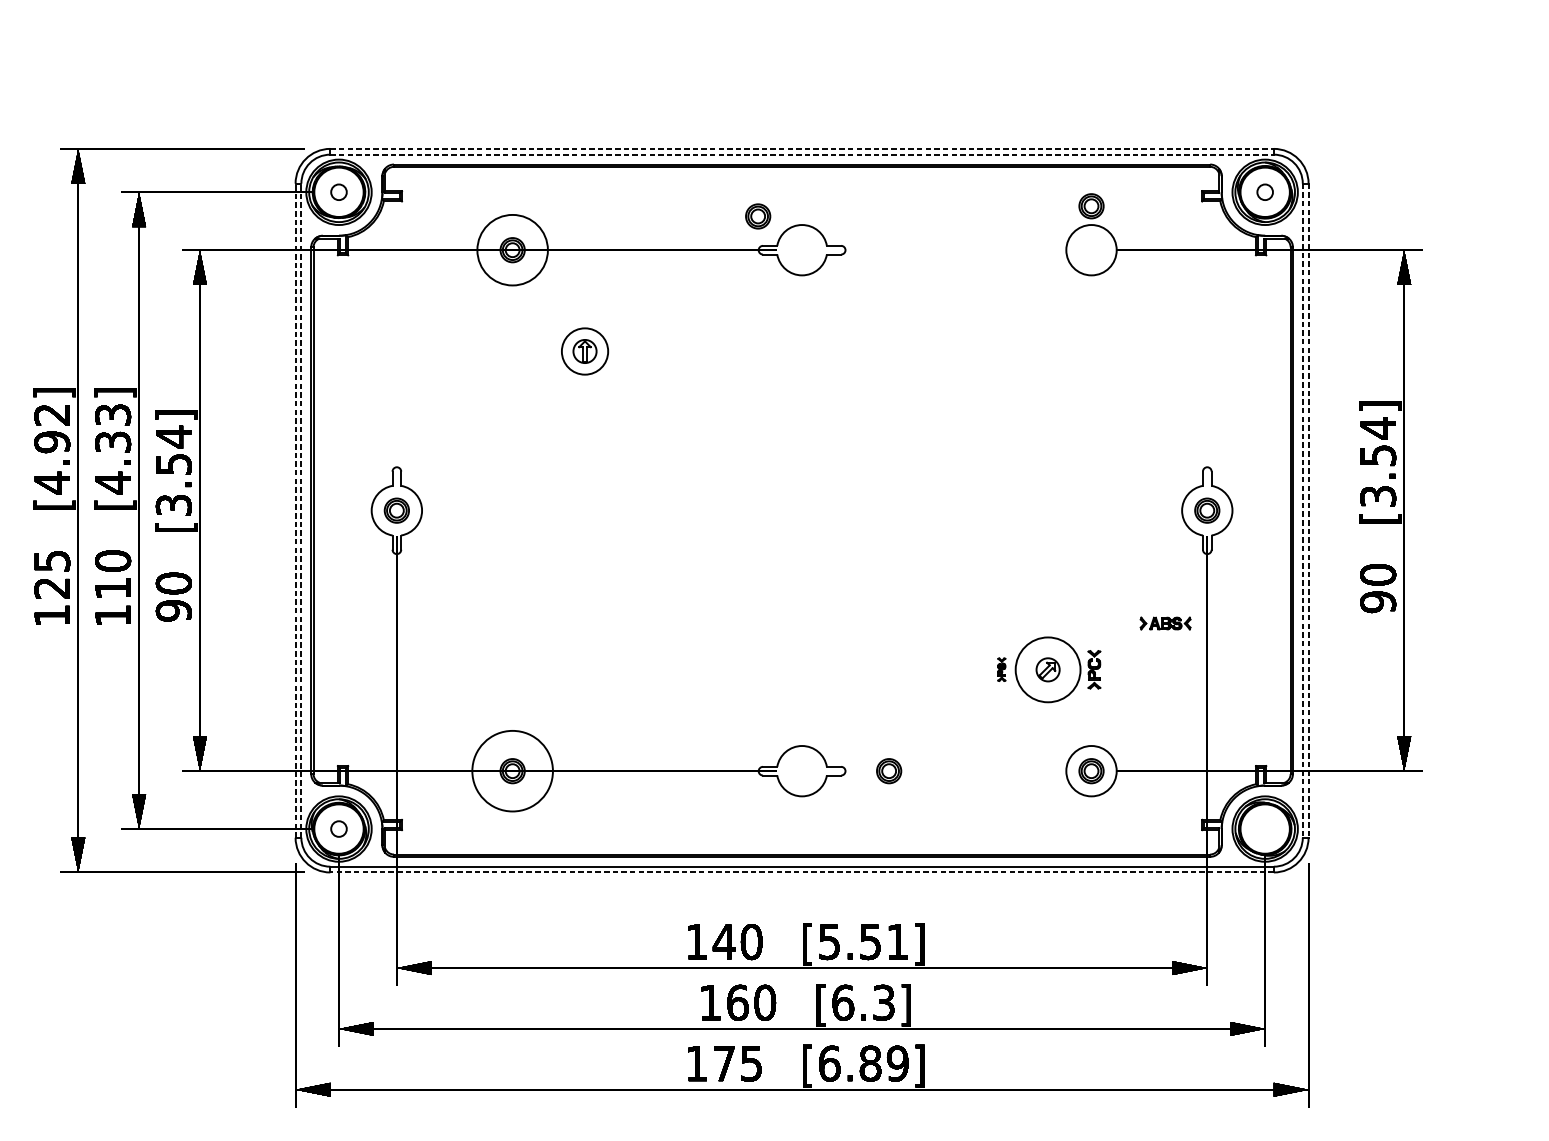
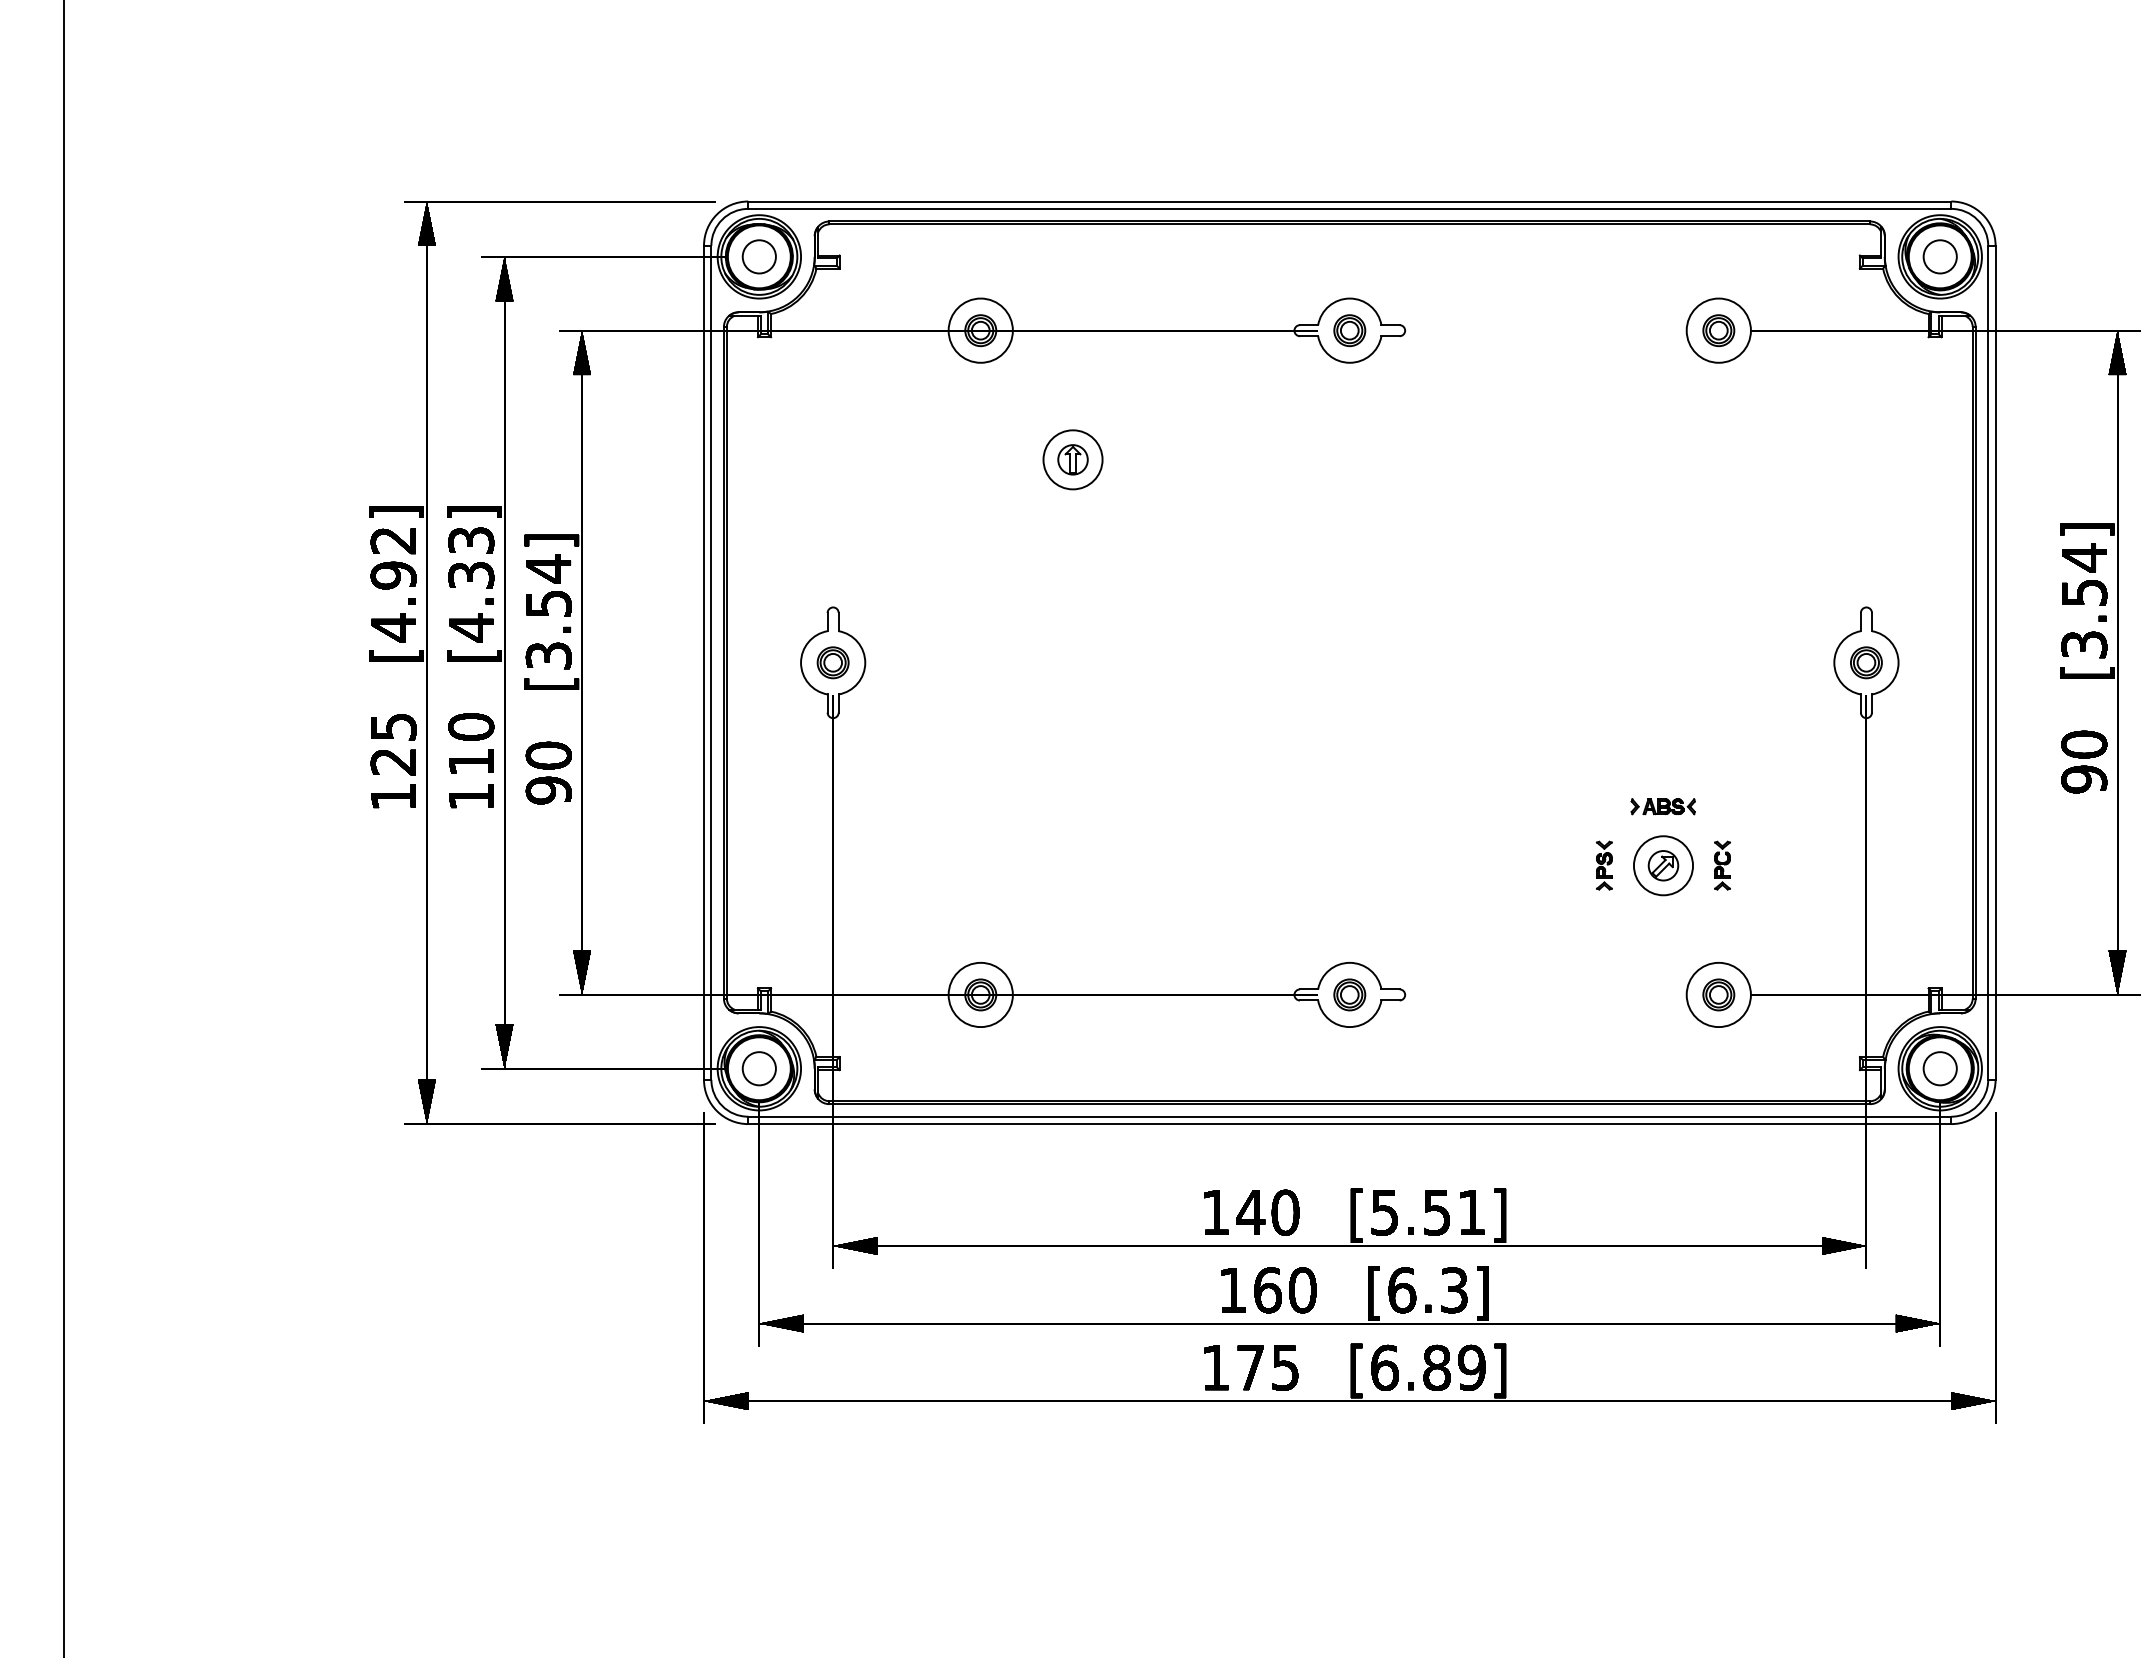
line: (801, 148) -> (1349, 201), dashed -> solid
line: (801, 154) -> (1349, 208), dashed -> solid
circle: (338, 192) -> (758, 256), size x1.67
circle: (1264, 192) -> (1939, 256), size x1.67
part: (1091, 206) -> (1718, 330), moved
part: (757, 216) -> (1349, 330), moved
circle: (512, 250) -> (980, 330), size x0.71
line: (295, 510) -> (703, 662), dashed -> solid
line: (301, 510) -> (711, 662), dashed -> solid
line: (1303, 511) -> (1988, 663), dashed -> solid
line: (1308, 511) -> (1995, 663), dashed -> solid
part: (1164, 623) -> (1662, 806), moved
part: (1001, 669) -> (1604, 865), size x1.67
circle: (1048, 669) -> (1663, 865), size x0.71
circle: (512, 770) -> (980, 994), size x0.62
part: (888, 770) -> (1349, 994), moved
circle: (338, 828) -> (758, 1068), size x1.67
circle: (1264, 828) -> (1939, 1068), added
line: (801, 872) -> (1349, 1124), dashed -> solid

